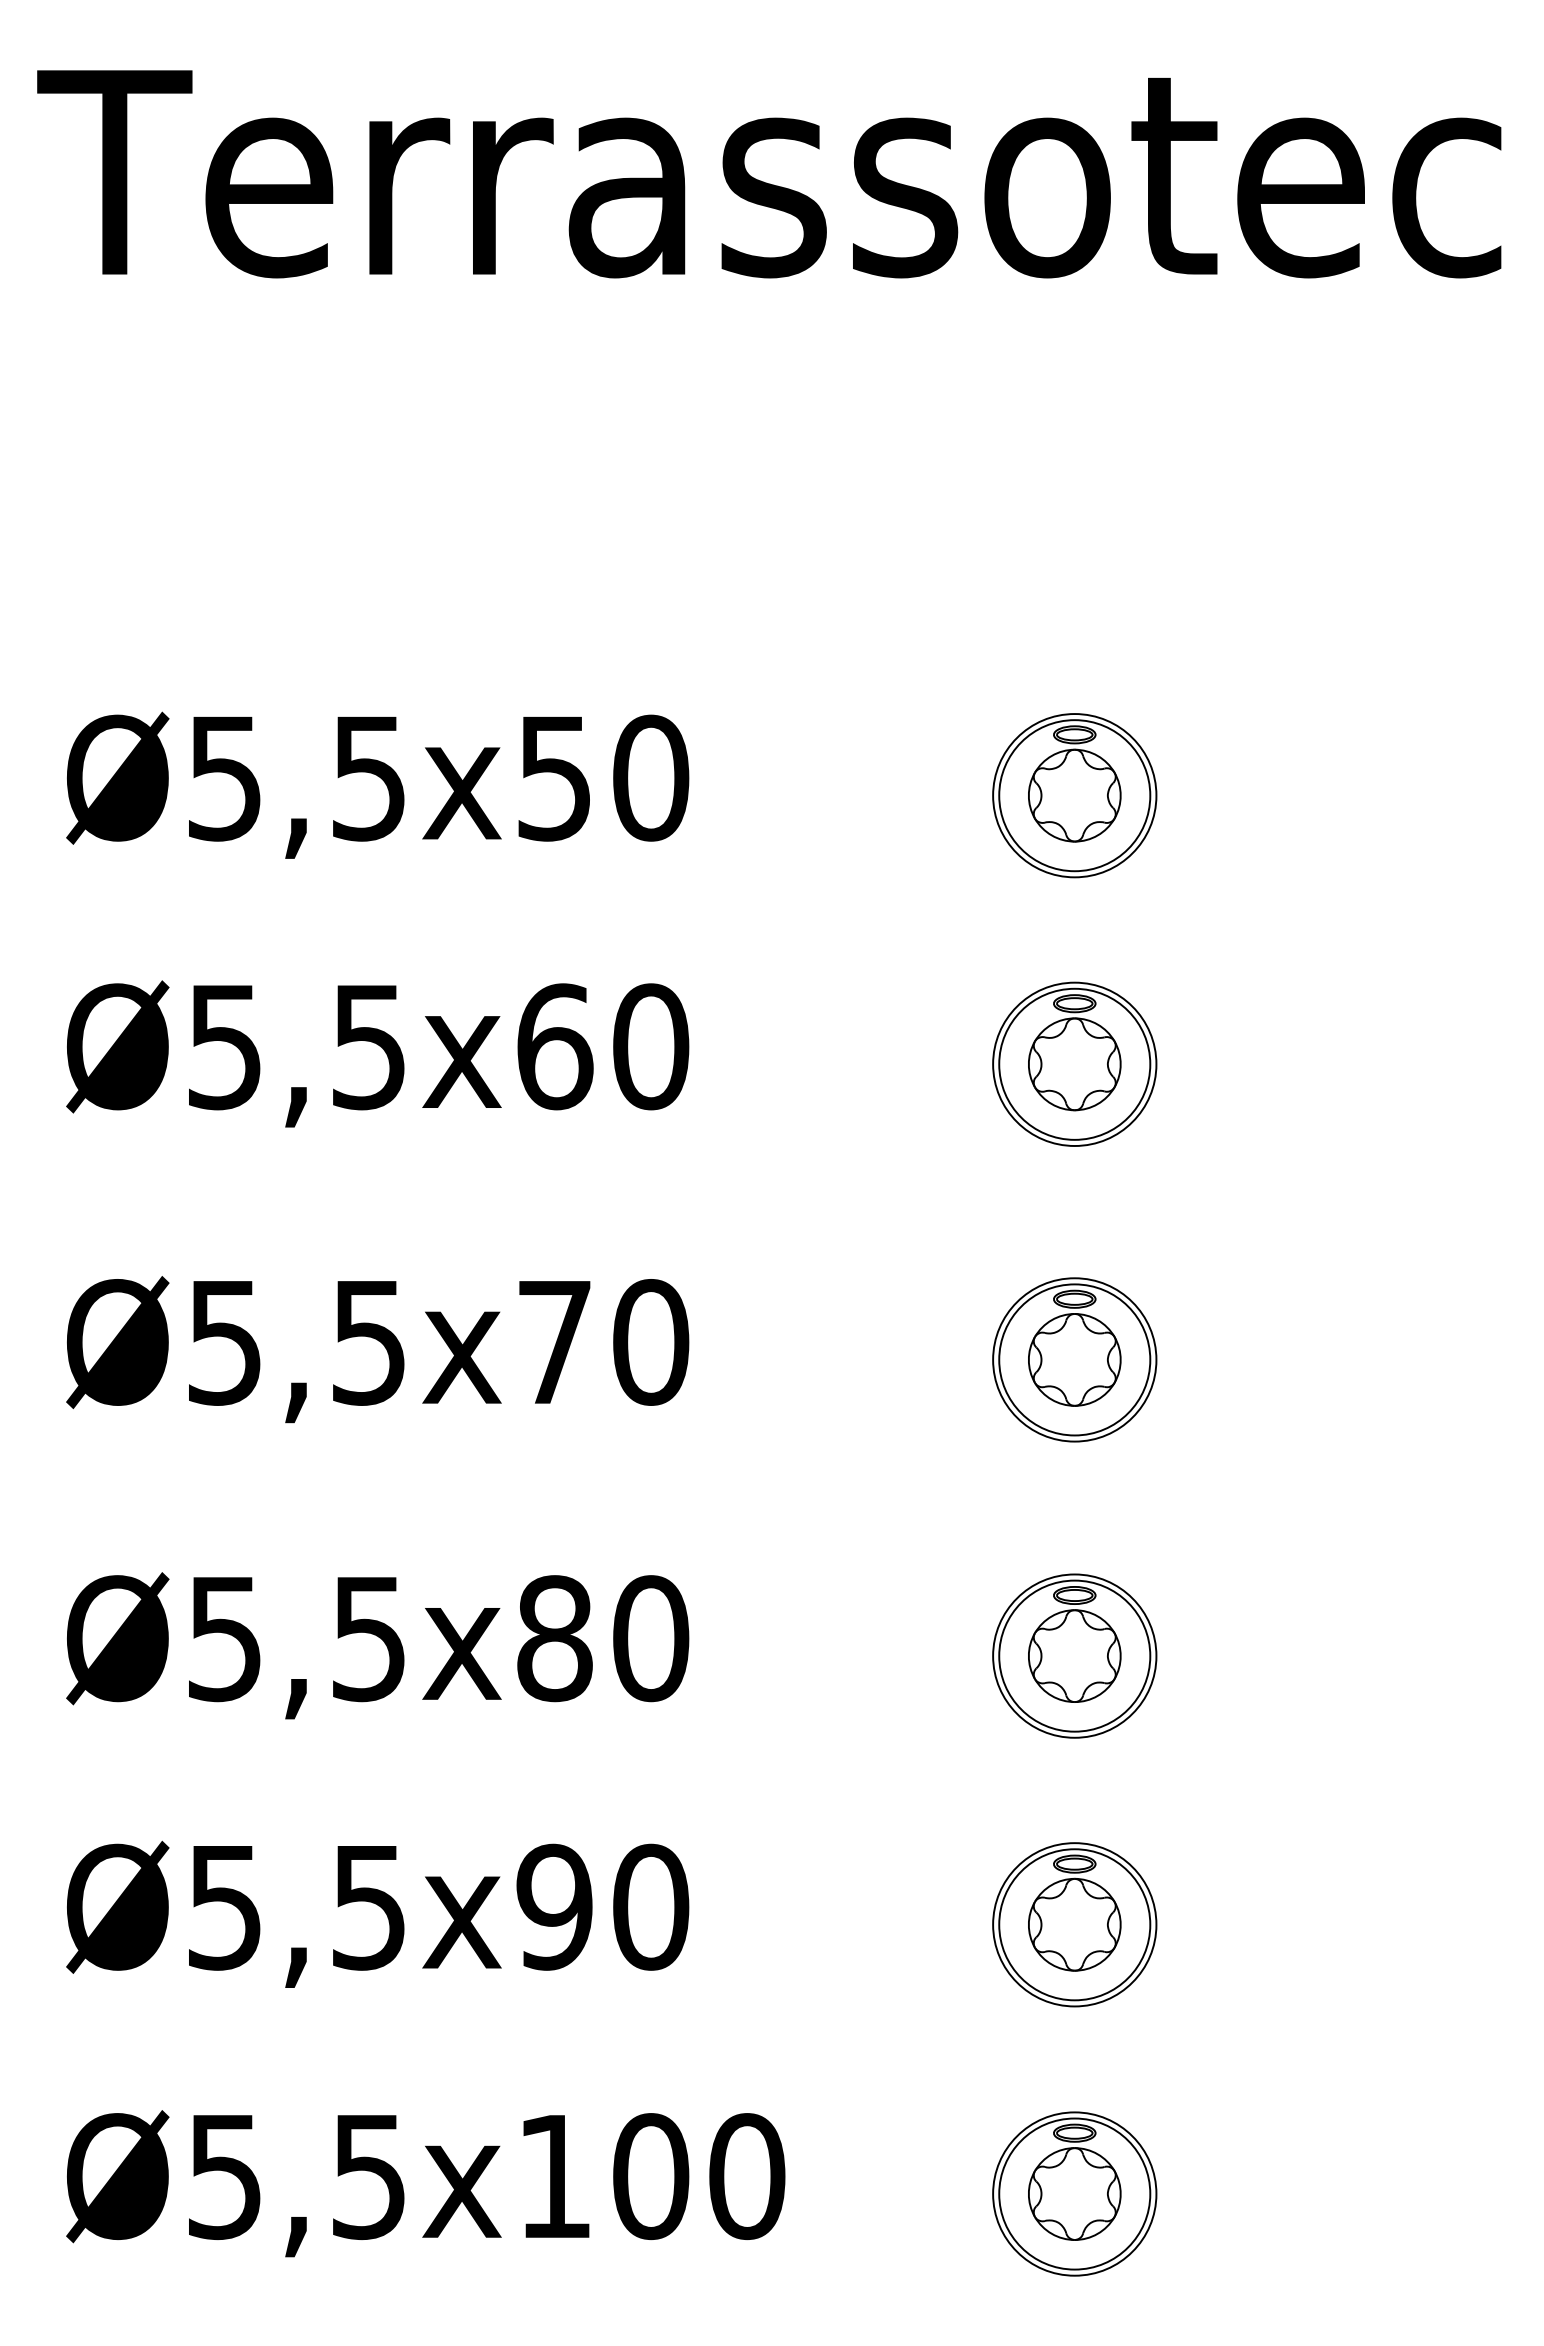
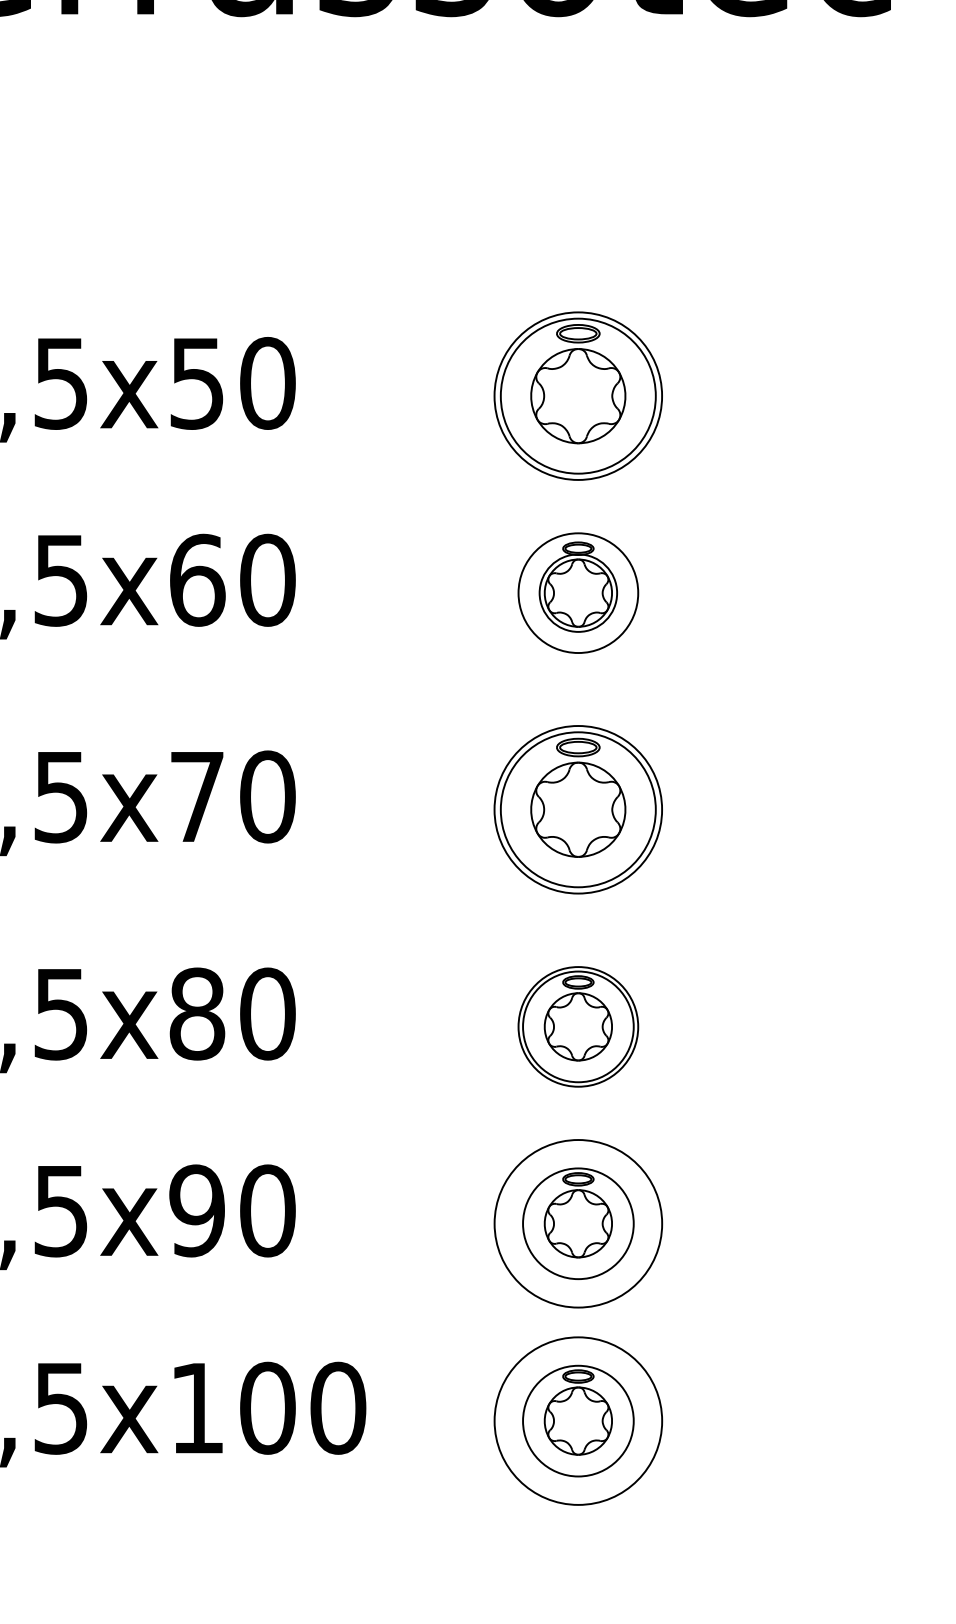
part: (1074, 795) -> (578, 396), size x1.4
circle: (1074, 1063) -> (578, 592), size x0.7
part: (1074, 1359) -> (578, 809), size x1.4
circle: (1074, 1924) -> (578, 1223), size x1.4
circle: (1074, 2193) -> (578, 1420), size x1.4

